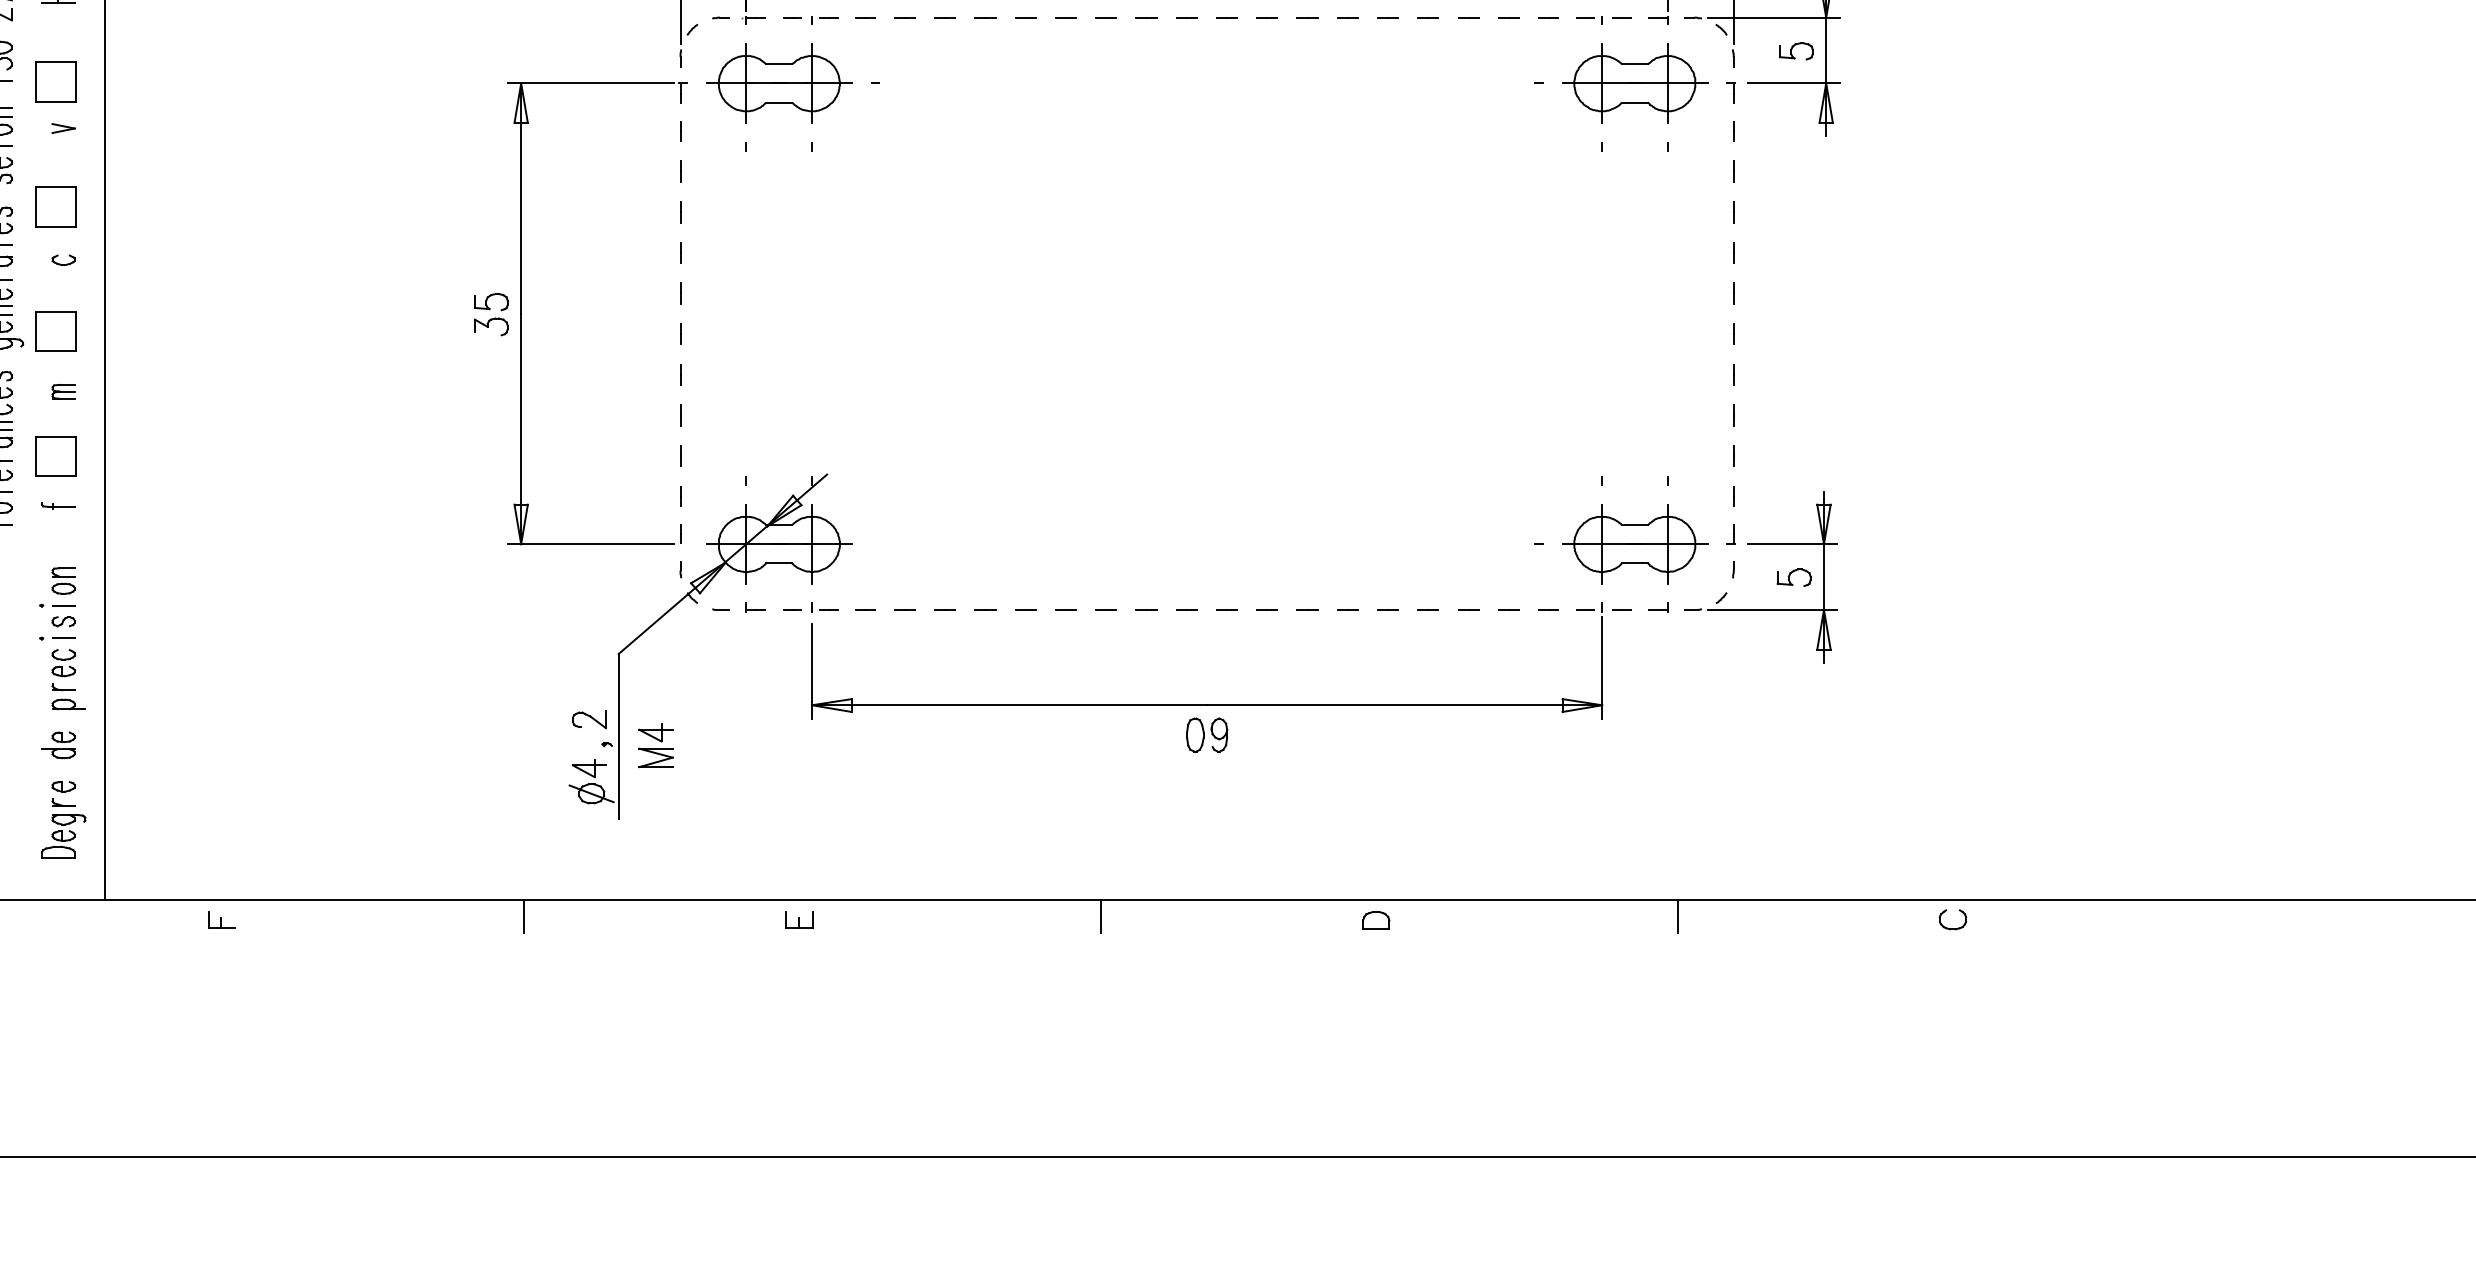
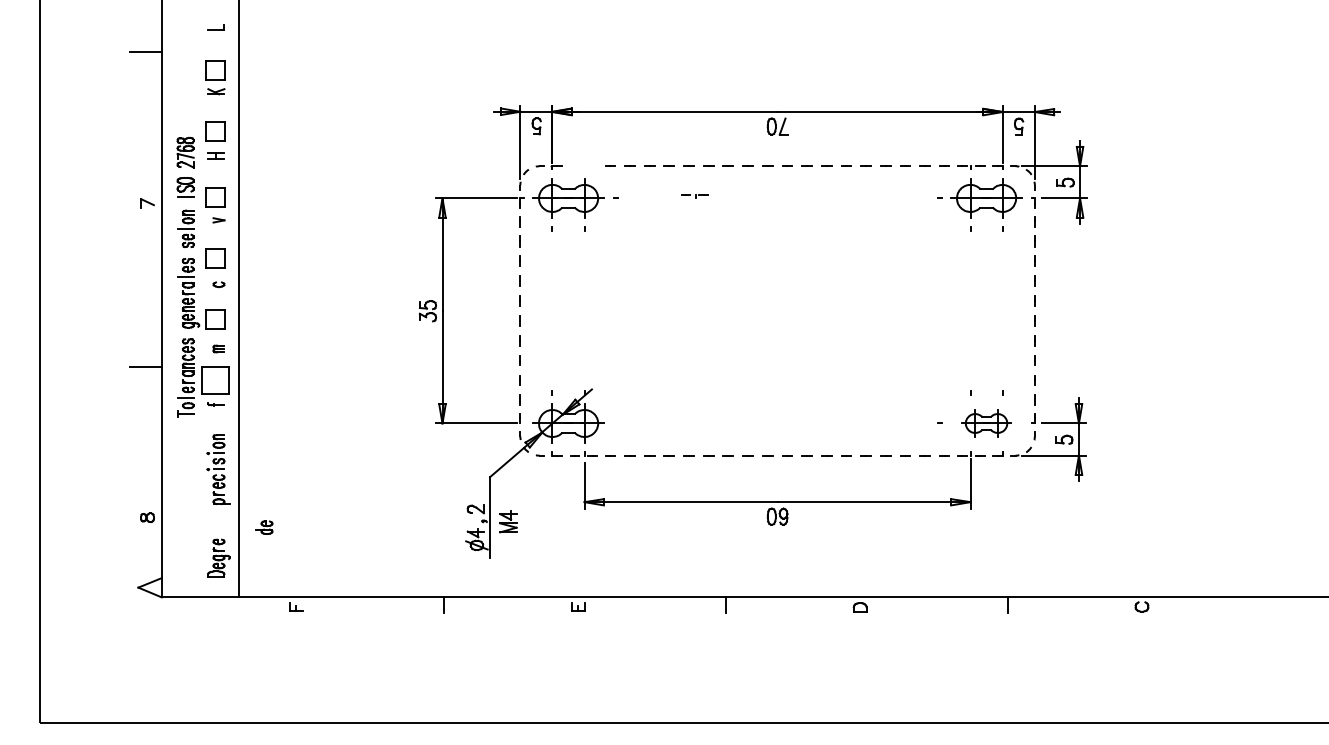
part: (809, 20) -> (694, 196), moved
part: (56, 456) -> (215, 380), size x1.4
part: (1634, 544) -> (986, 423), size x0.7
part: (58, 744) -> (264, 527), moved

